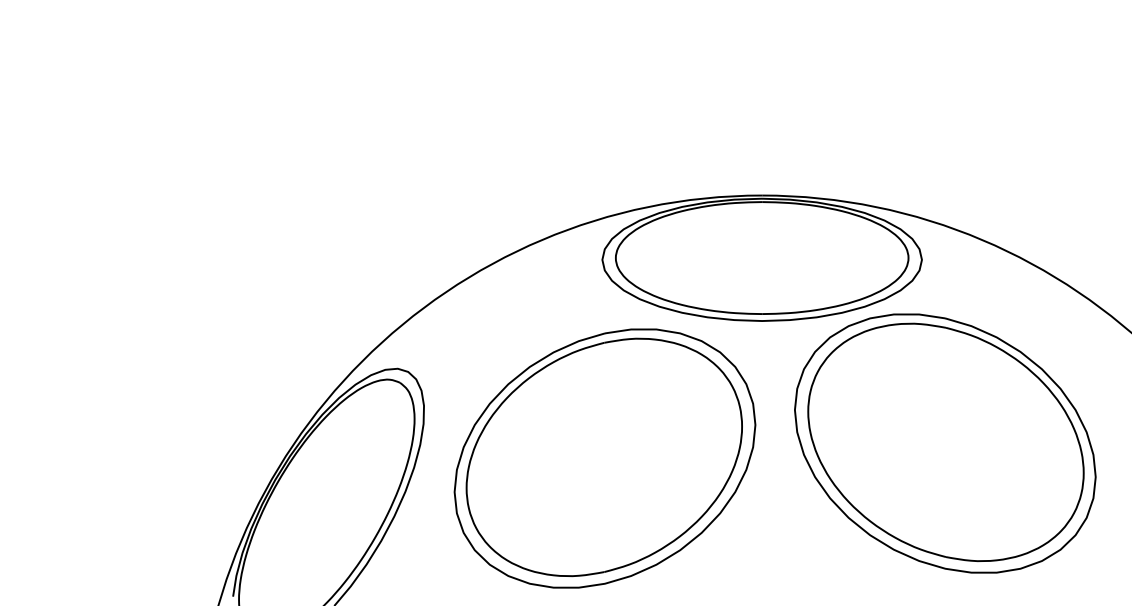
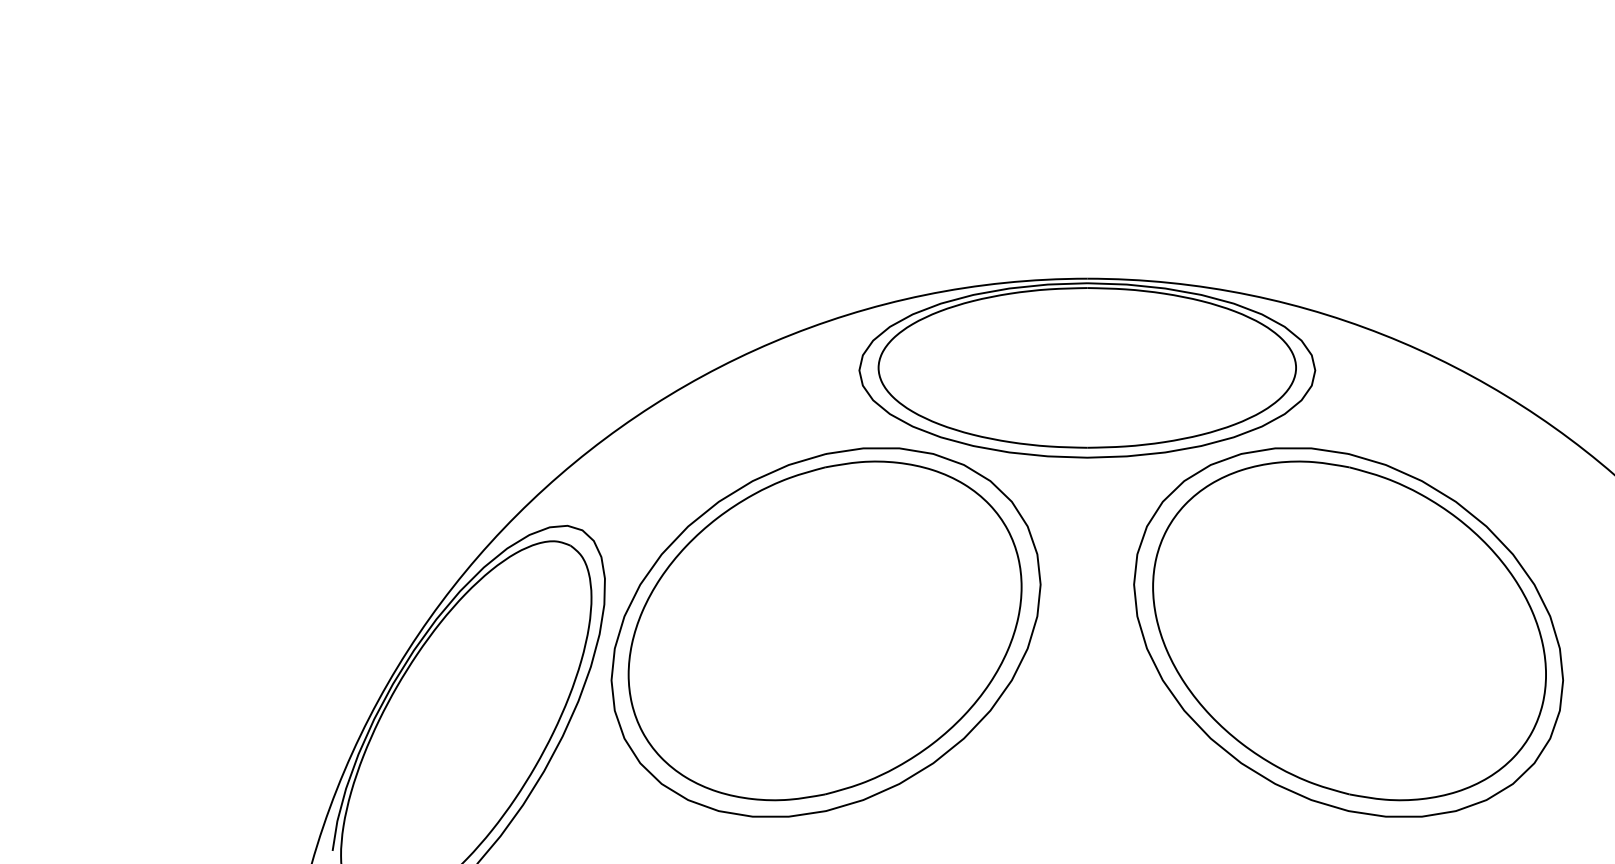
part: (604, 458) -> (825, 632), moved

